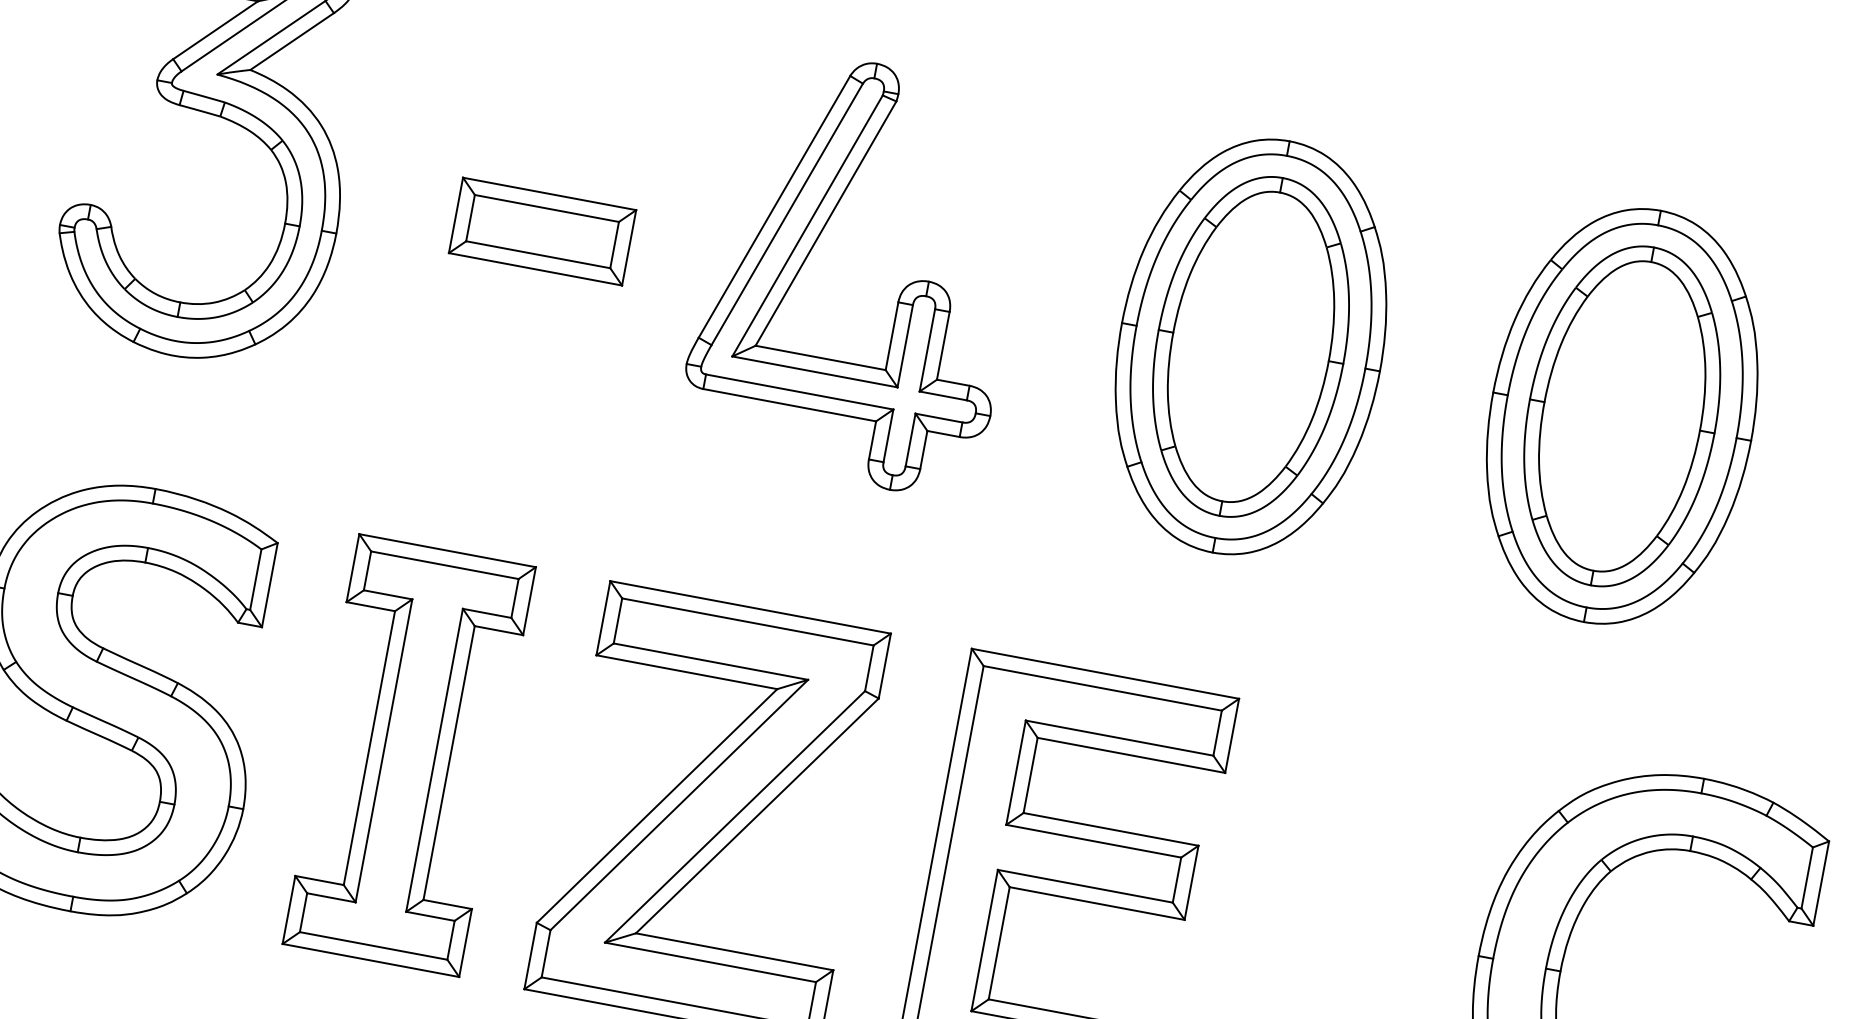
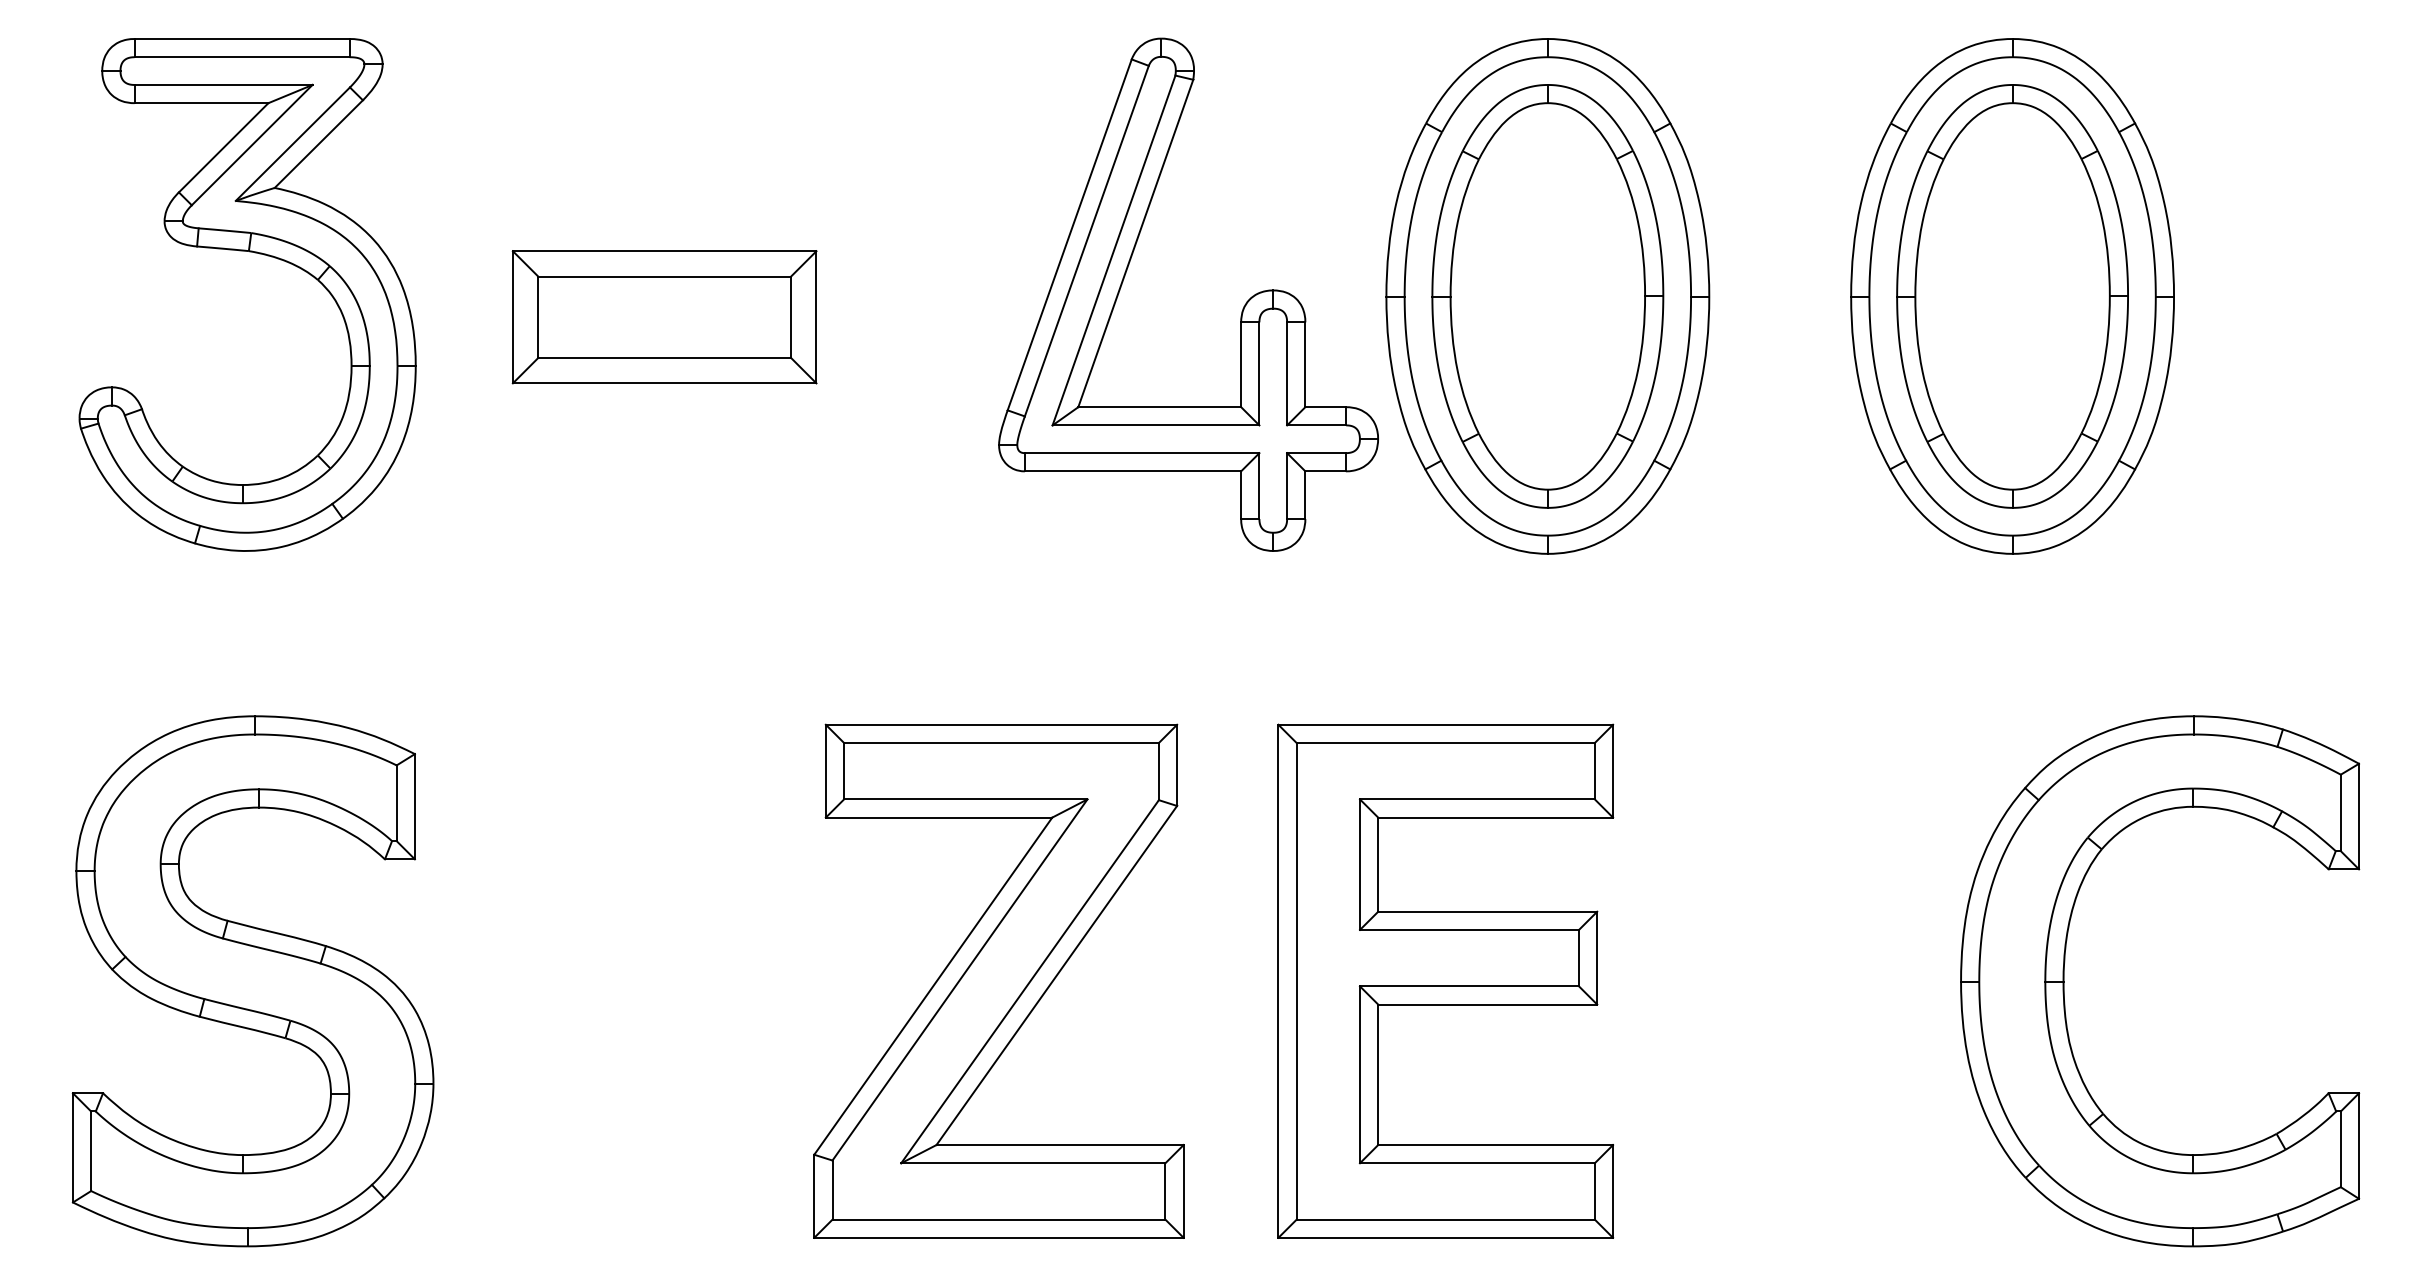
part: (542, 231) -> (664, 317), size x1.4
part: (900, 293) -> (1241, 311), moved
part: (408, 754) -> (621, 980), removed

